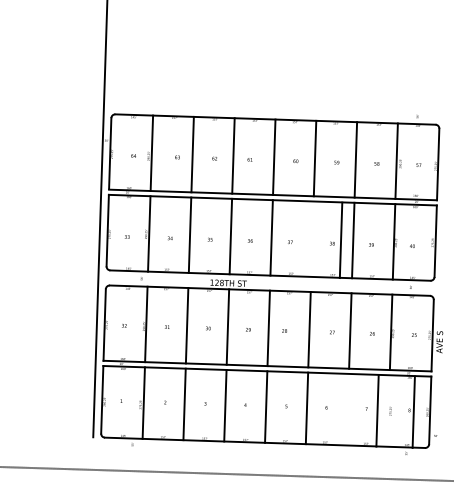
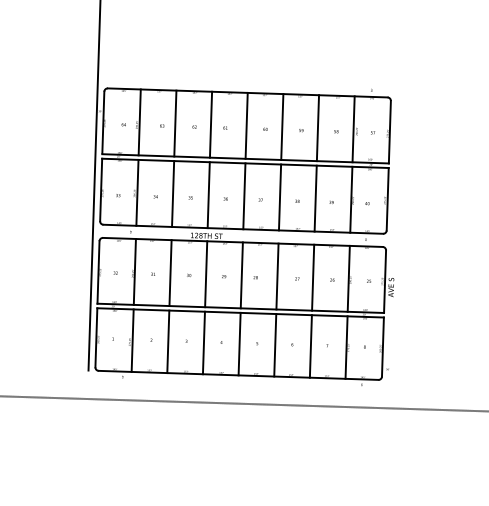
line: (340, 240) -> (279, 197), moved
line: (377, 410) -> (310, 346), moved
line: (413, 412) -> (346, 347), moved

